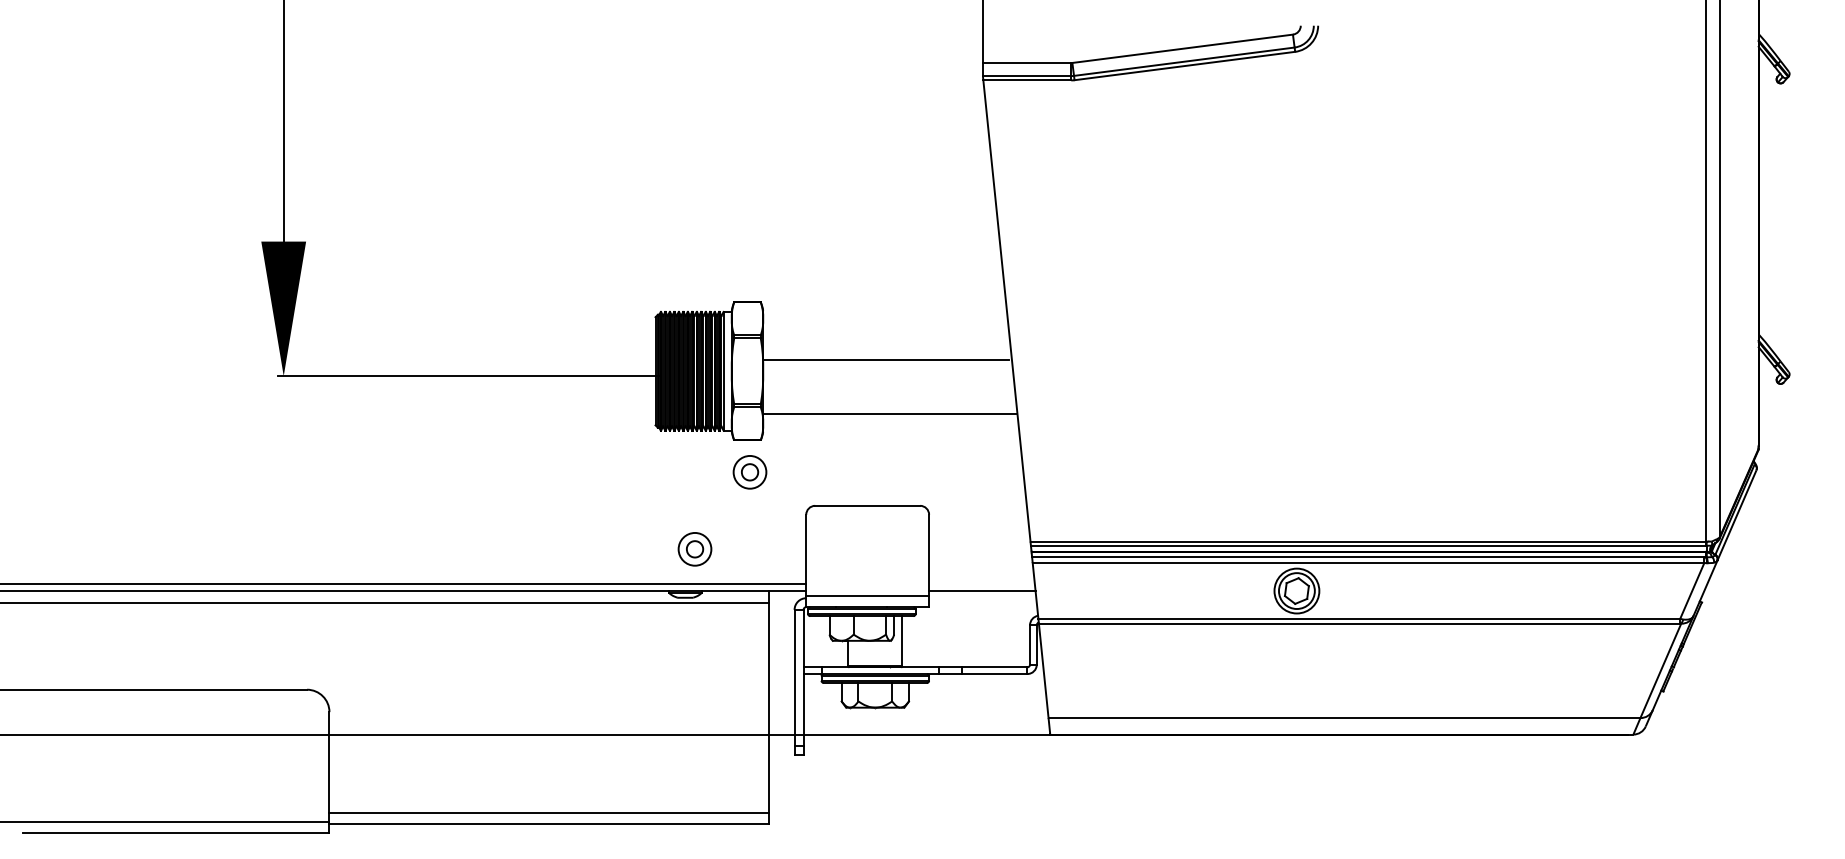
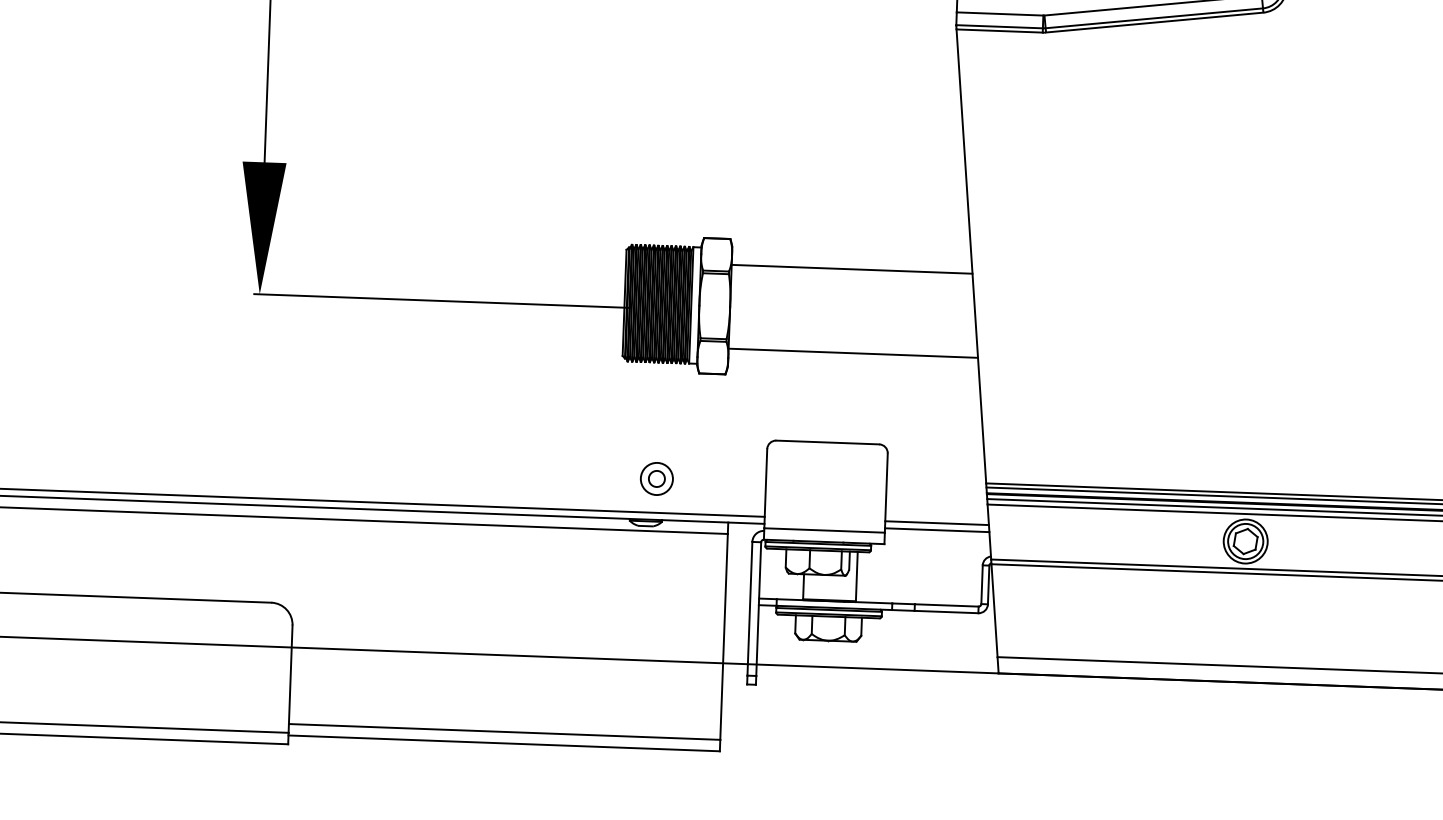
line: (885, 359) -> (851, 269), moved
part: (749, 472) -> (713, 405), removed
line: (981, 583) -> (936, 522), added

